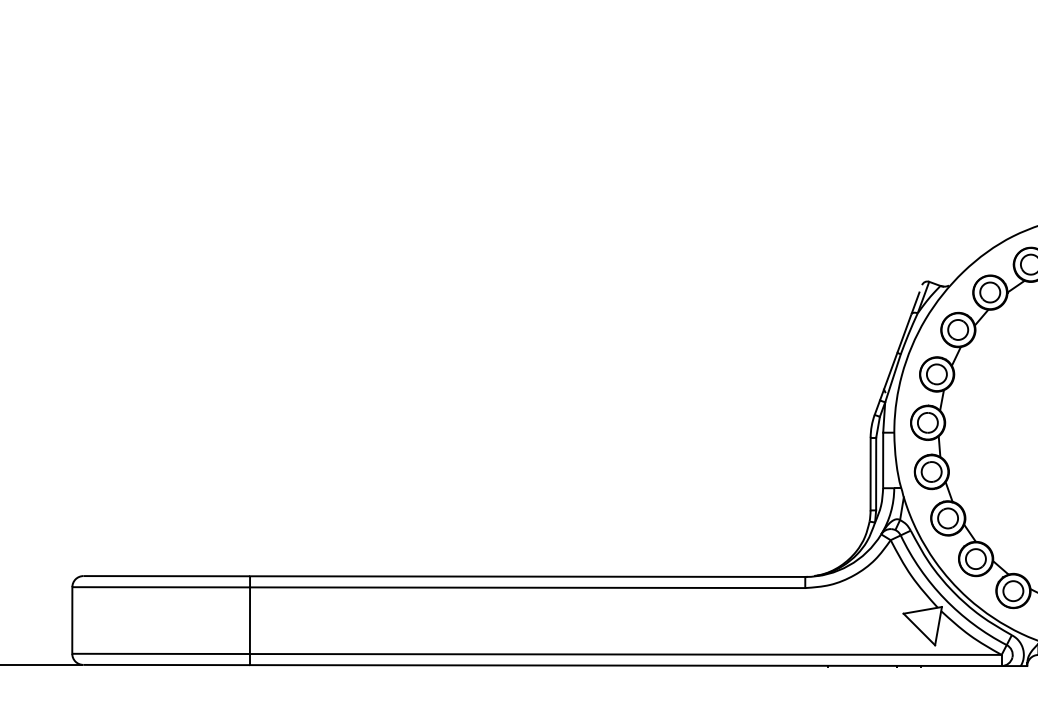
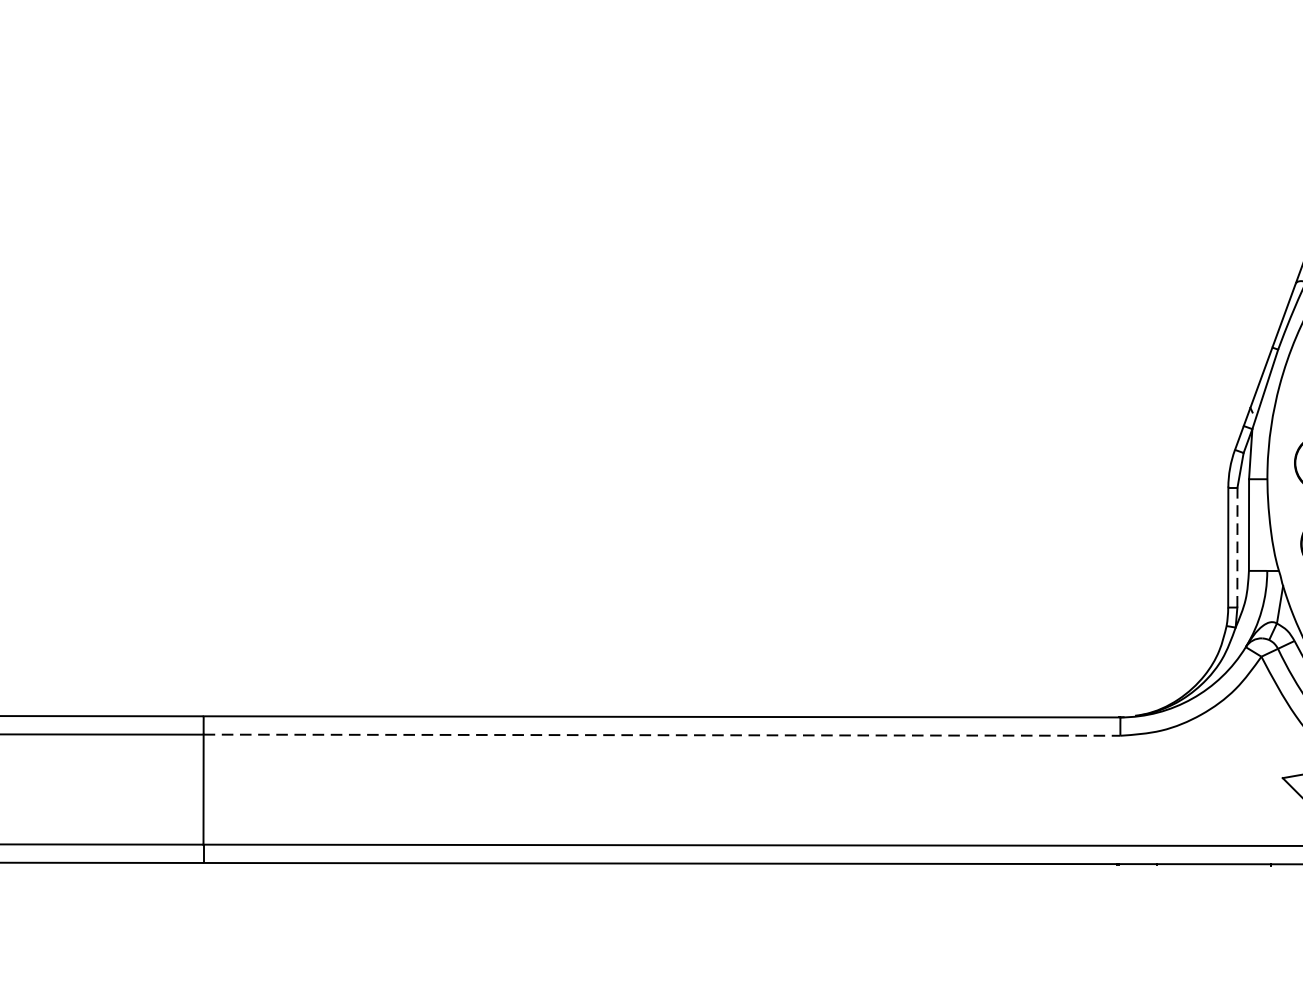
line: (876, 473) -> (1237, 546), solid -> dashed
line: (527, 587) -> (661, 734), solid -> dashed

